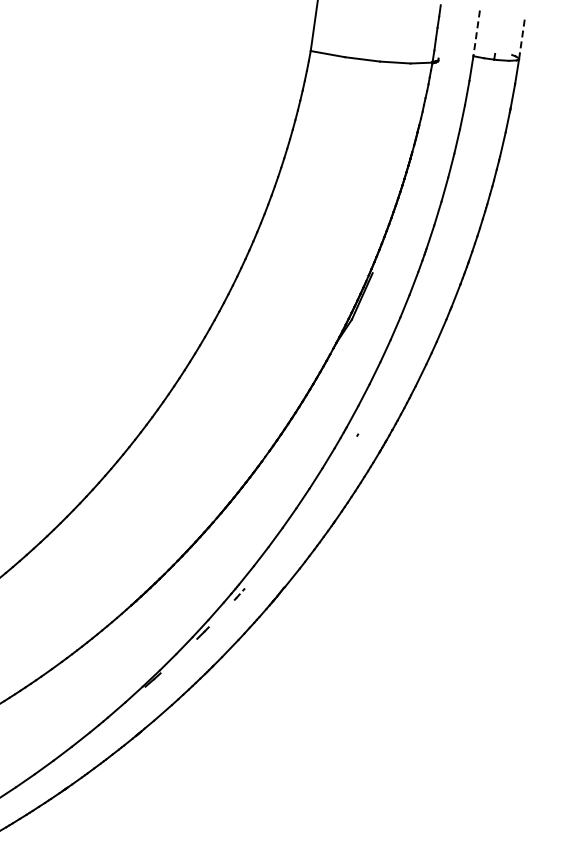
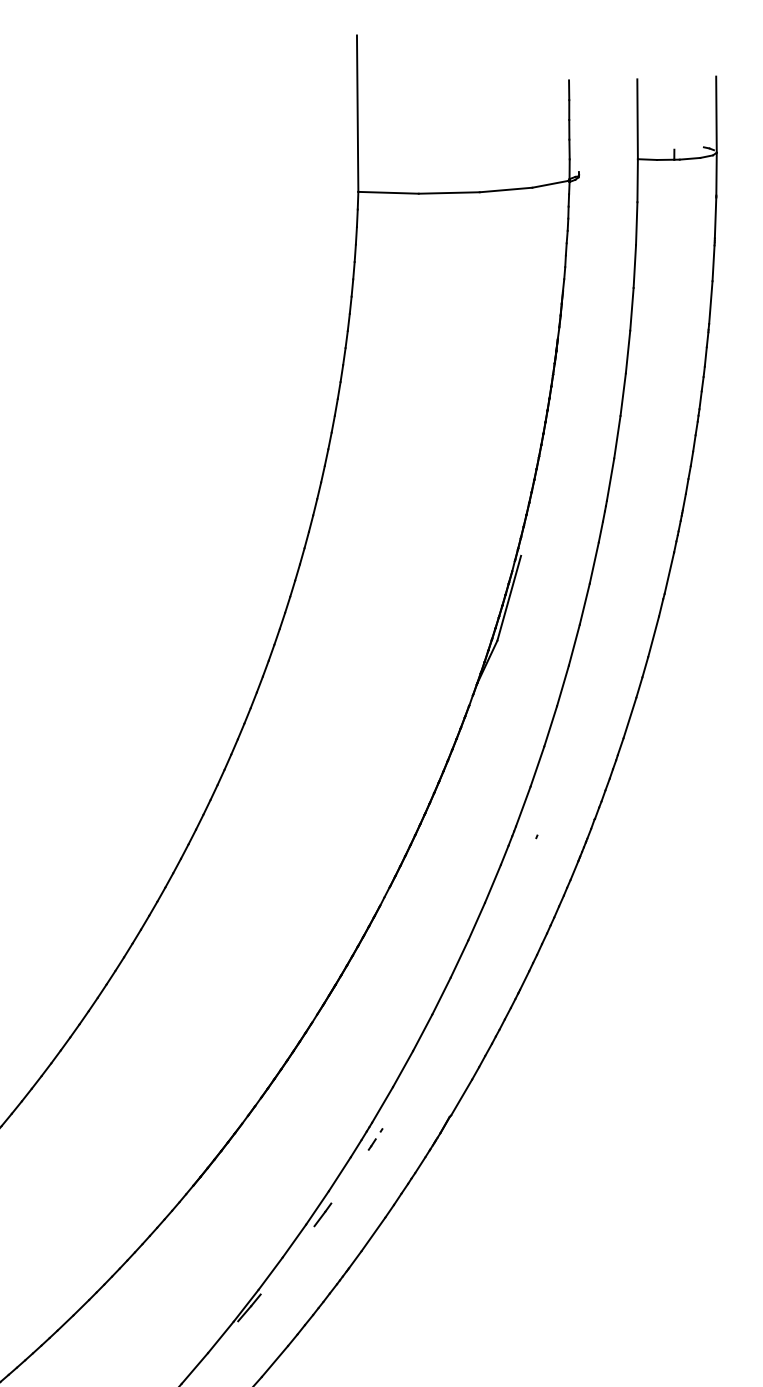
line: (476, 33) -> (637, 119), dashed -> solid
line: (522, 36) -> (716, 112), dashed -> solid

